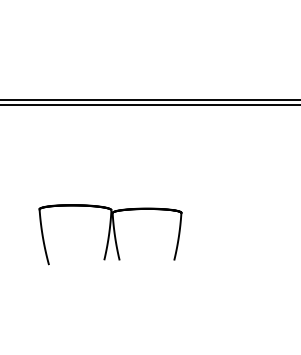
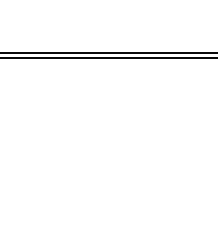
part: (110, 234) -> (65, 153), removed

